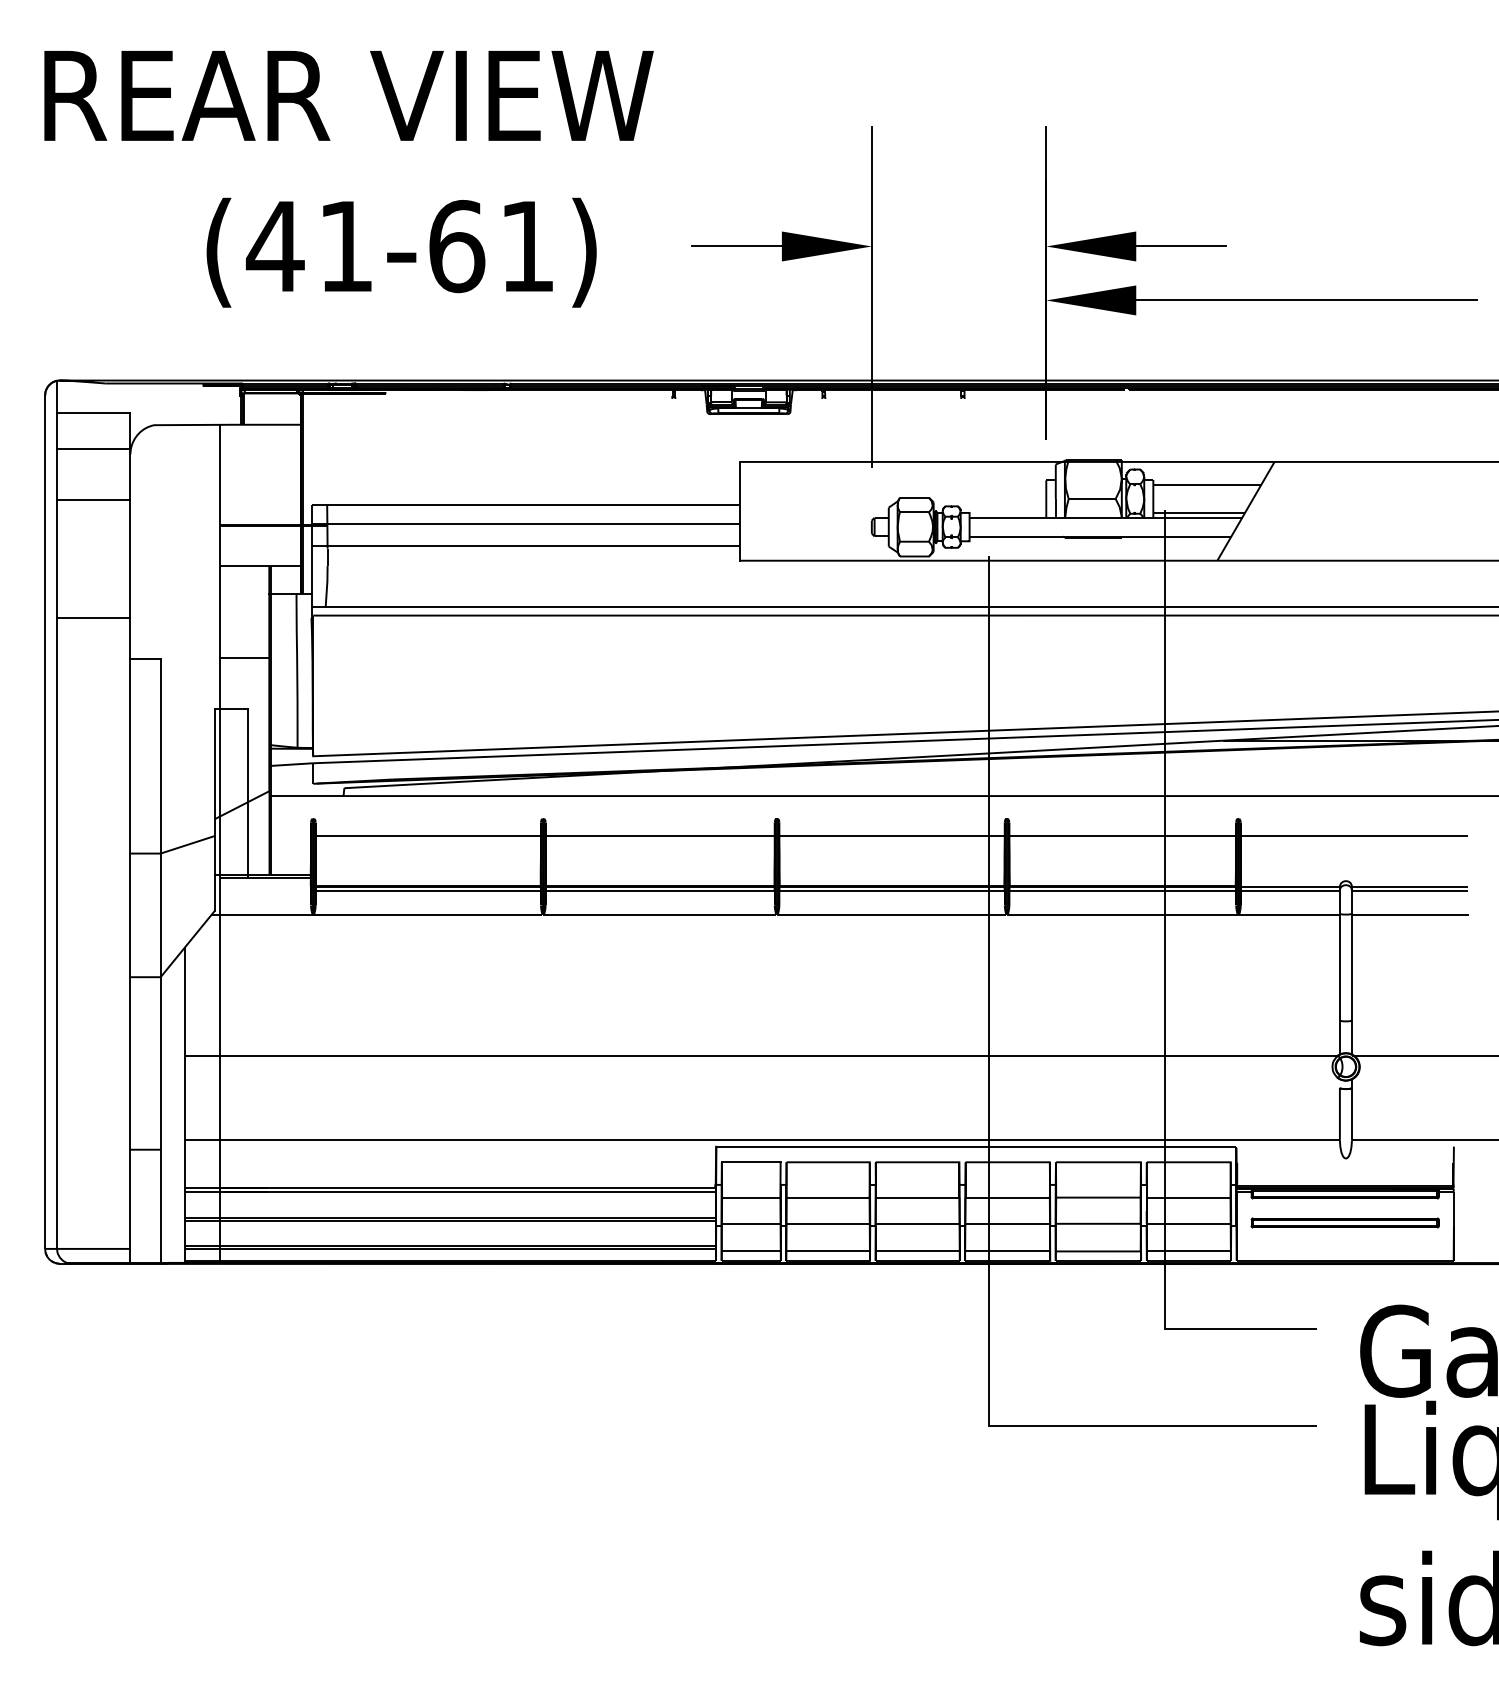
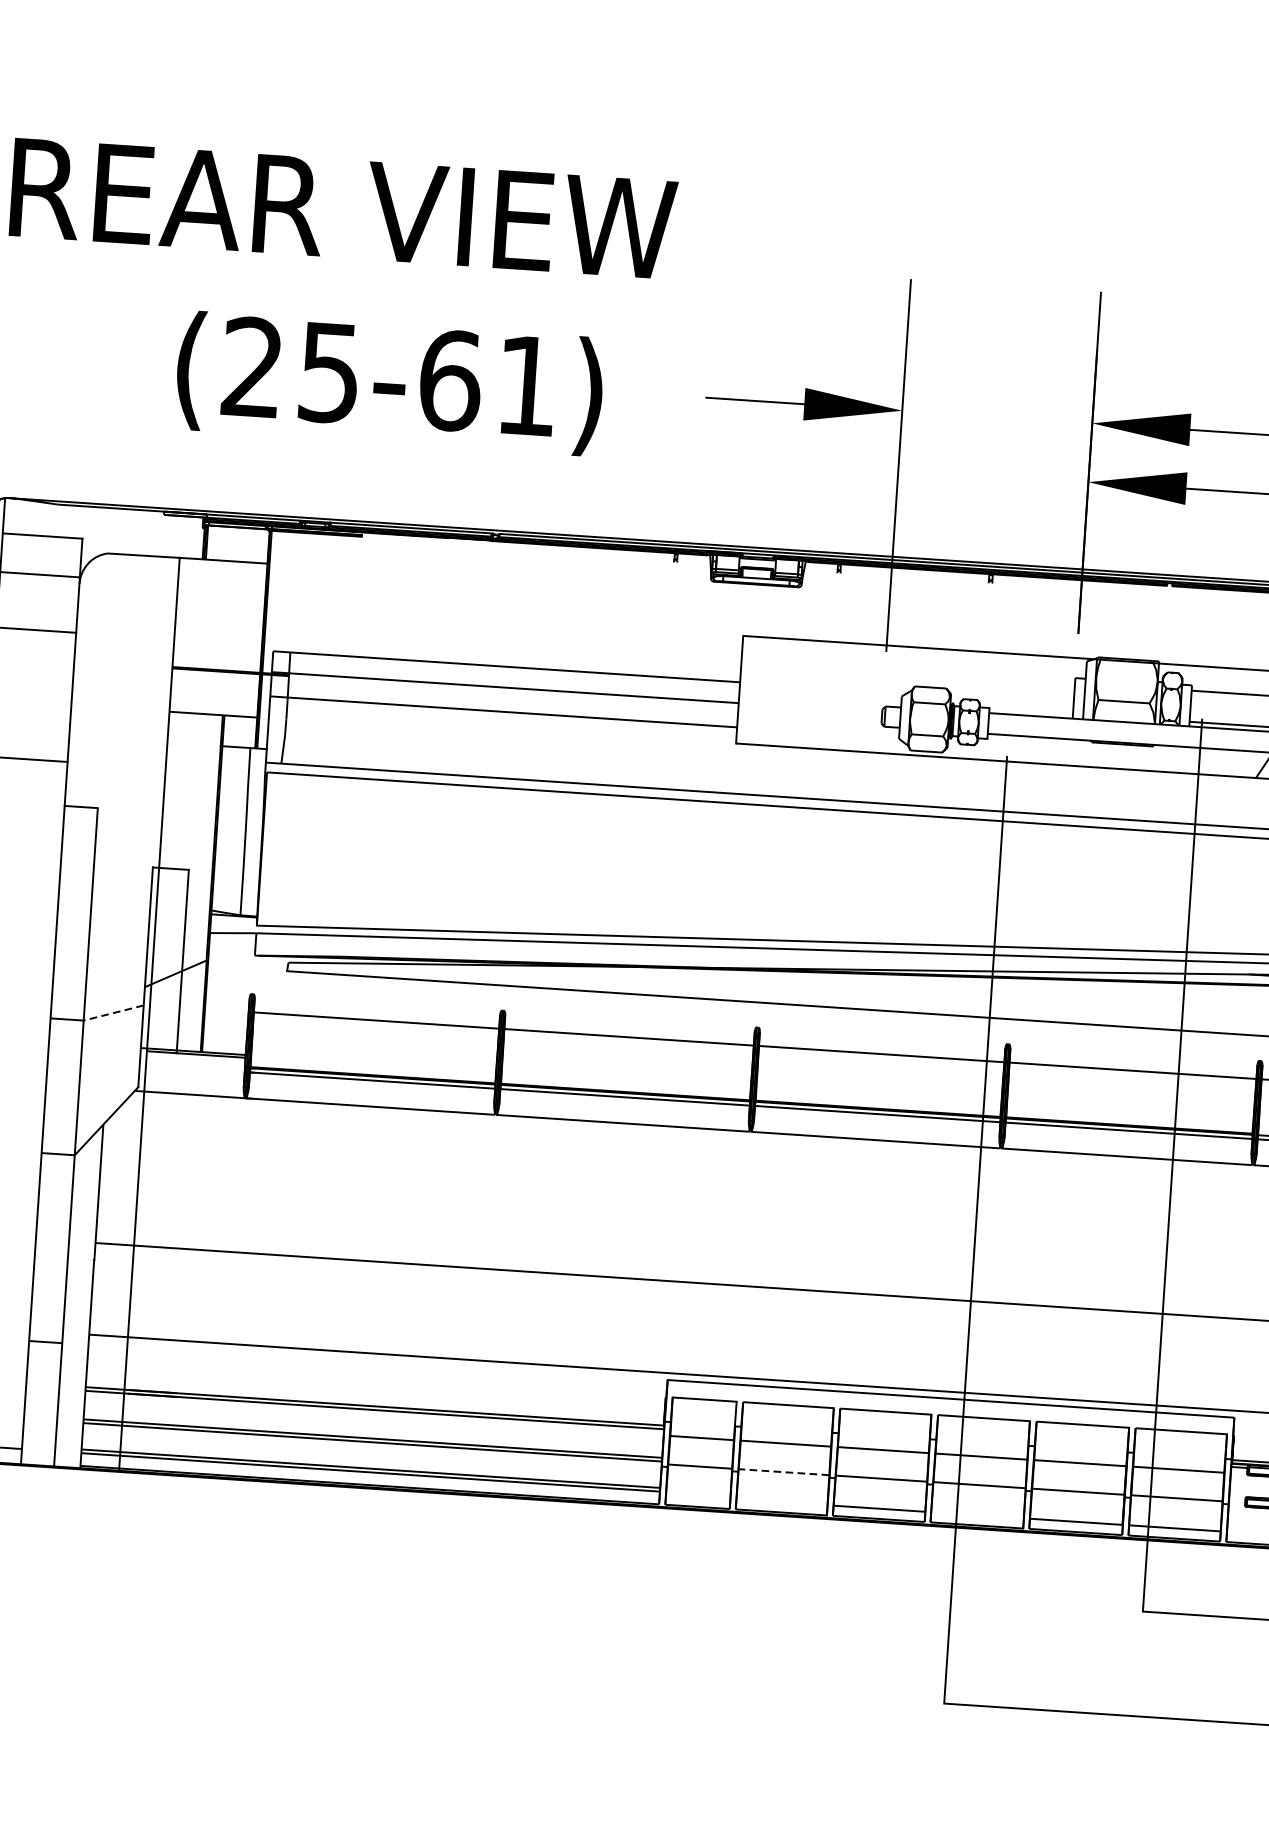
text: (308, 246) -> (288, 370), (41-61) -> (25-61)
line: (244, 657) -> (189, 813), removed
line: (306, 796) -> (246, 968), removed
line: (187, 844) -> (113, 1012), solid -> dashed
line: (827, 1223) -> (783, 1471), solid -> dashed
line: (751, 1251) -> (698, 1496), removed
line: (827, 1251) -> (781, 1502), removed
line: (1007, 1251) -> (977, 1515), removed

